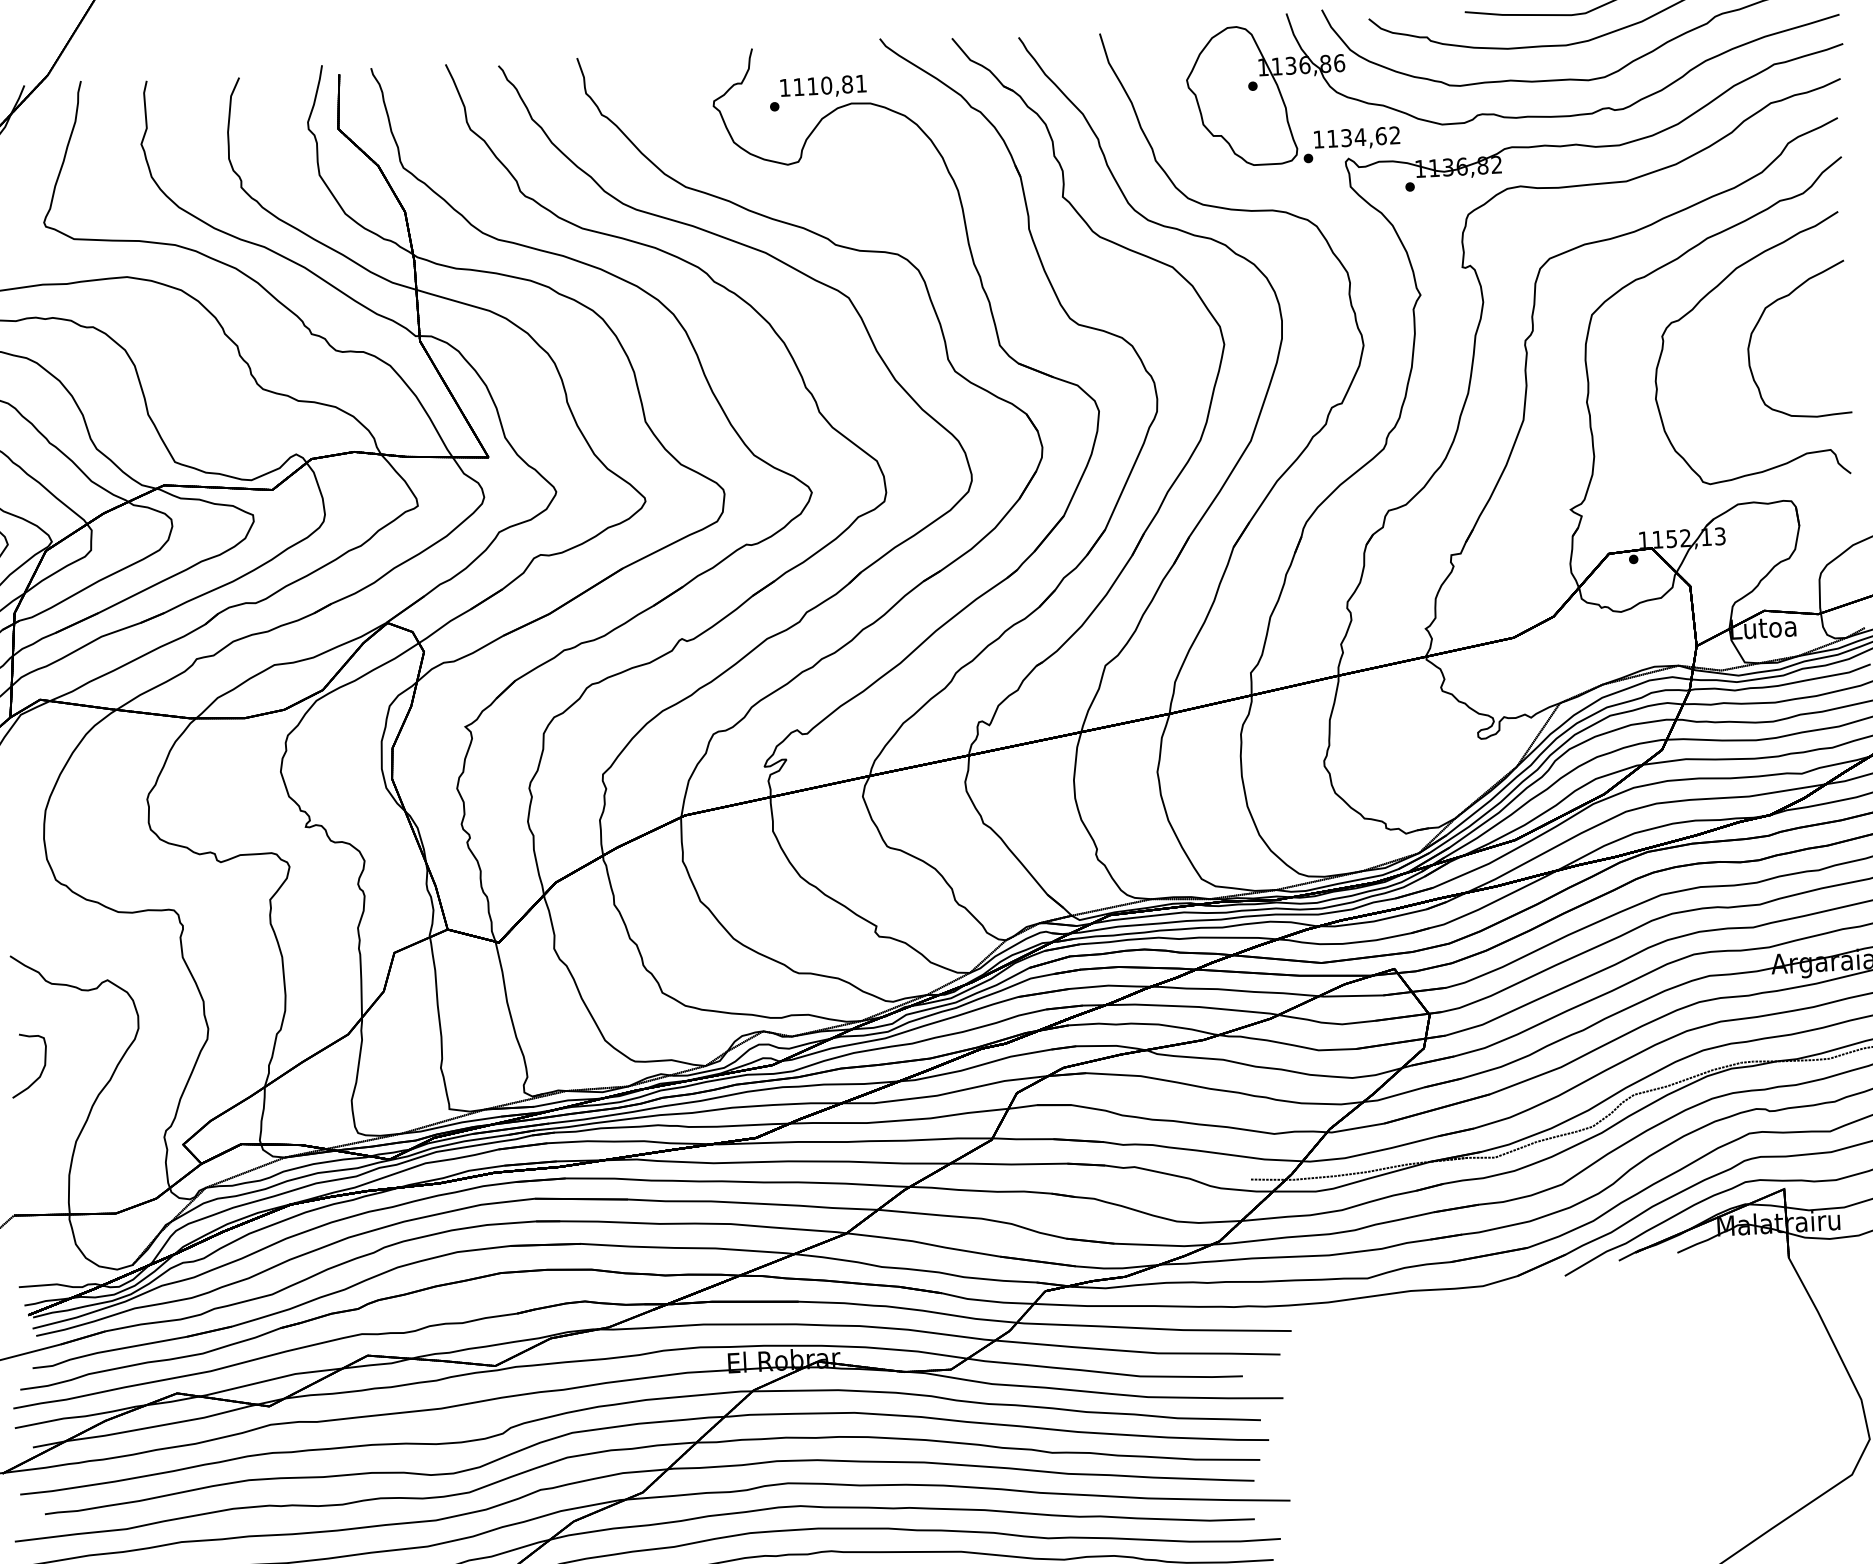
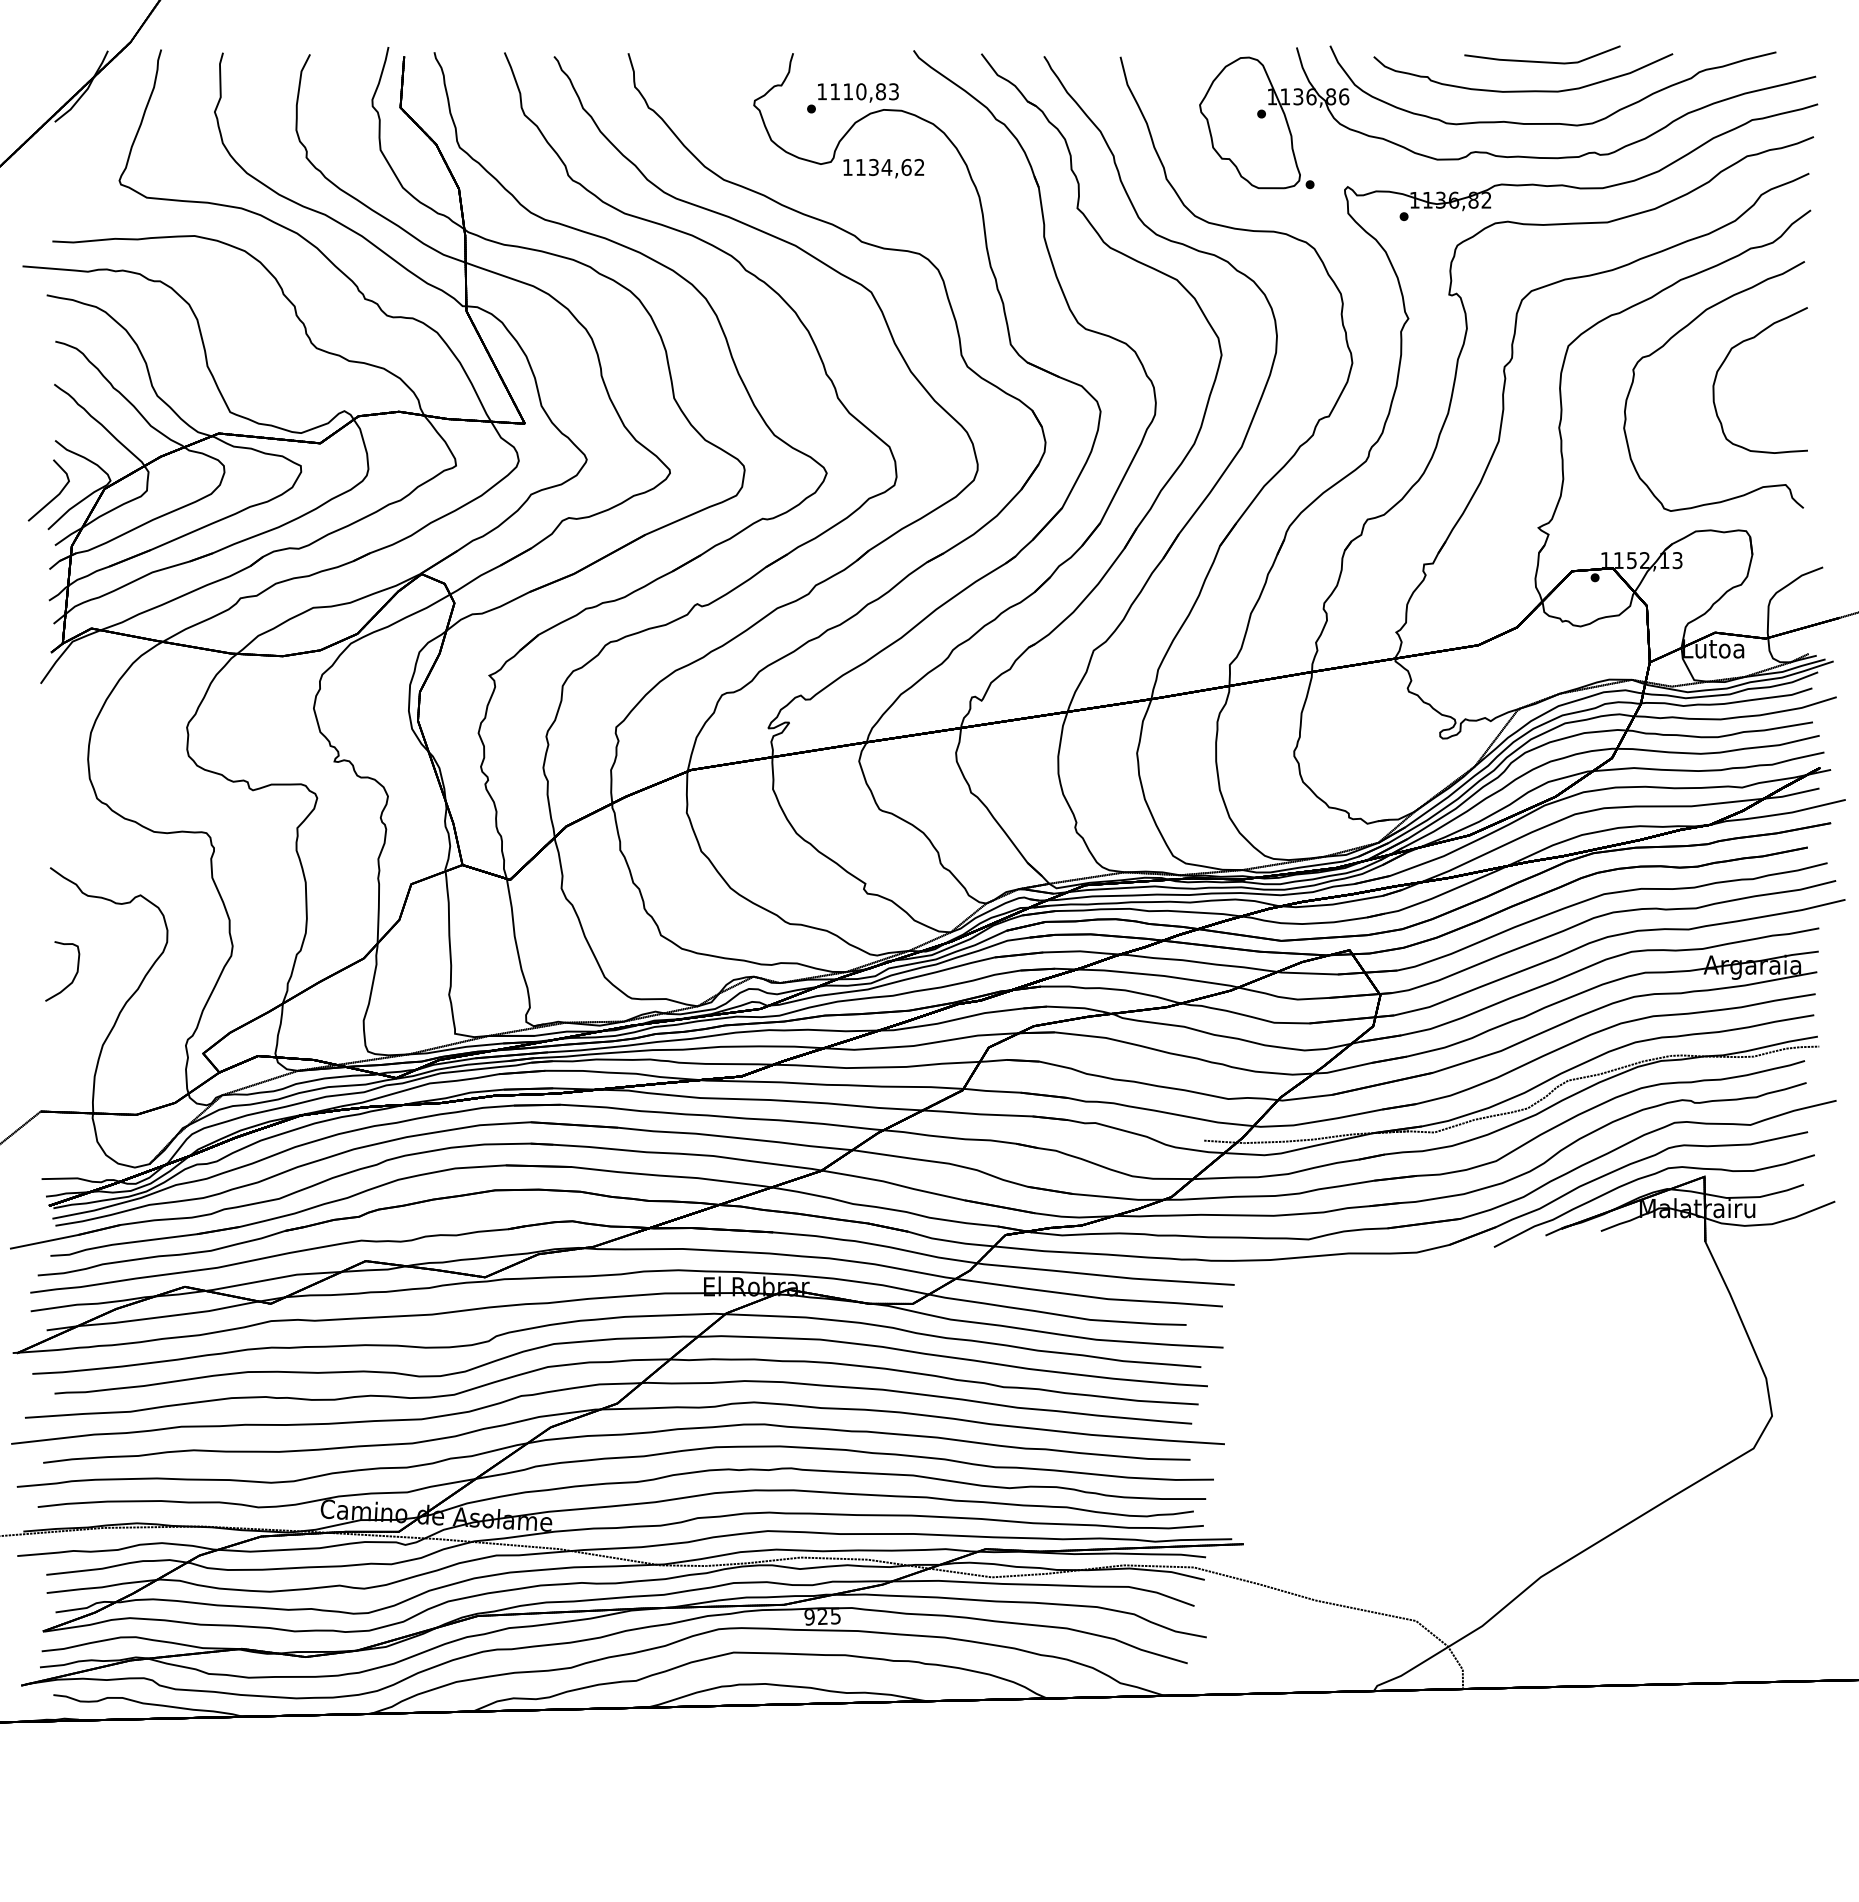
text: (860, 83) -> (893, 91), 1110,81 -> 1110,83
text: (1356, 138) -> (883, 168), moved

